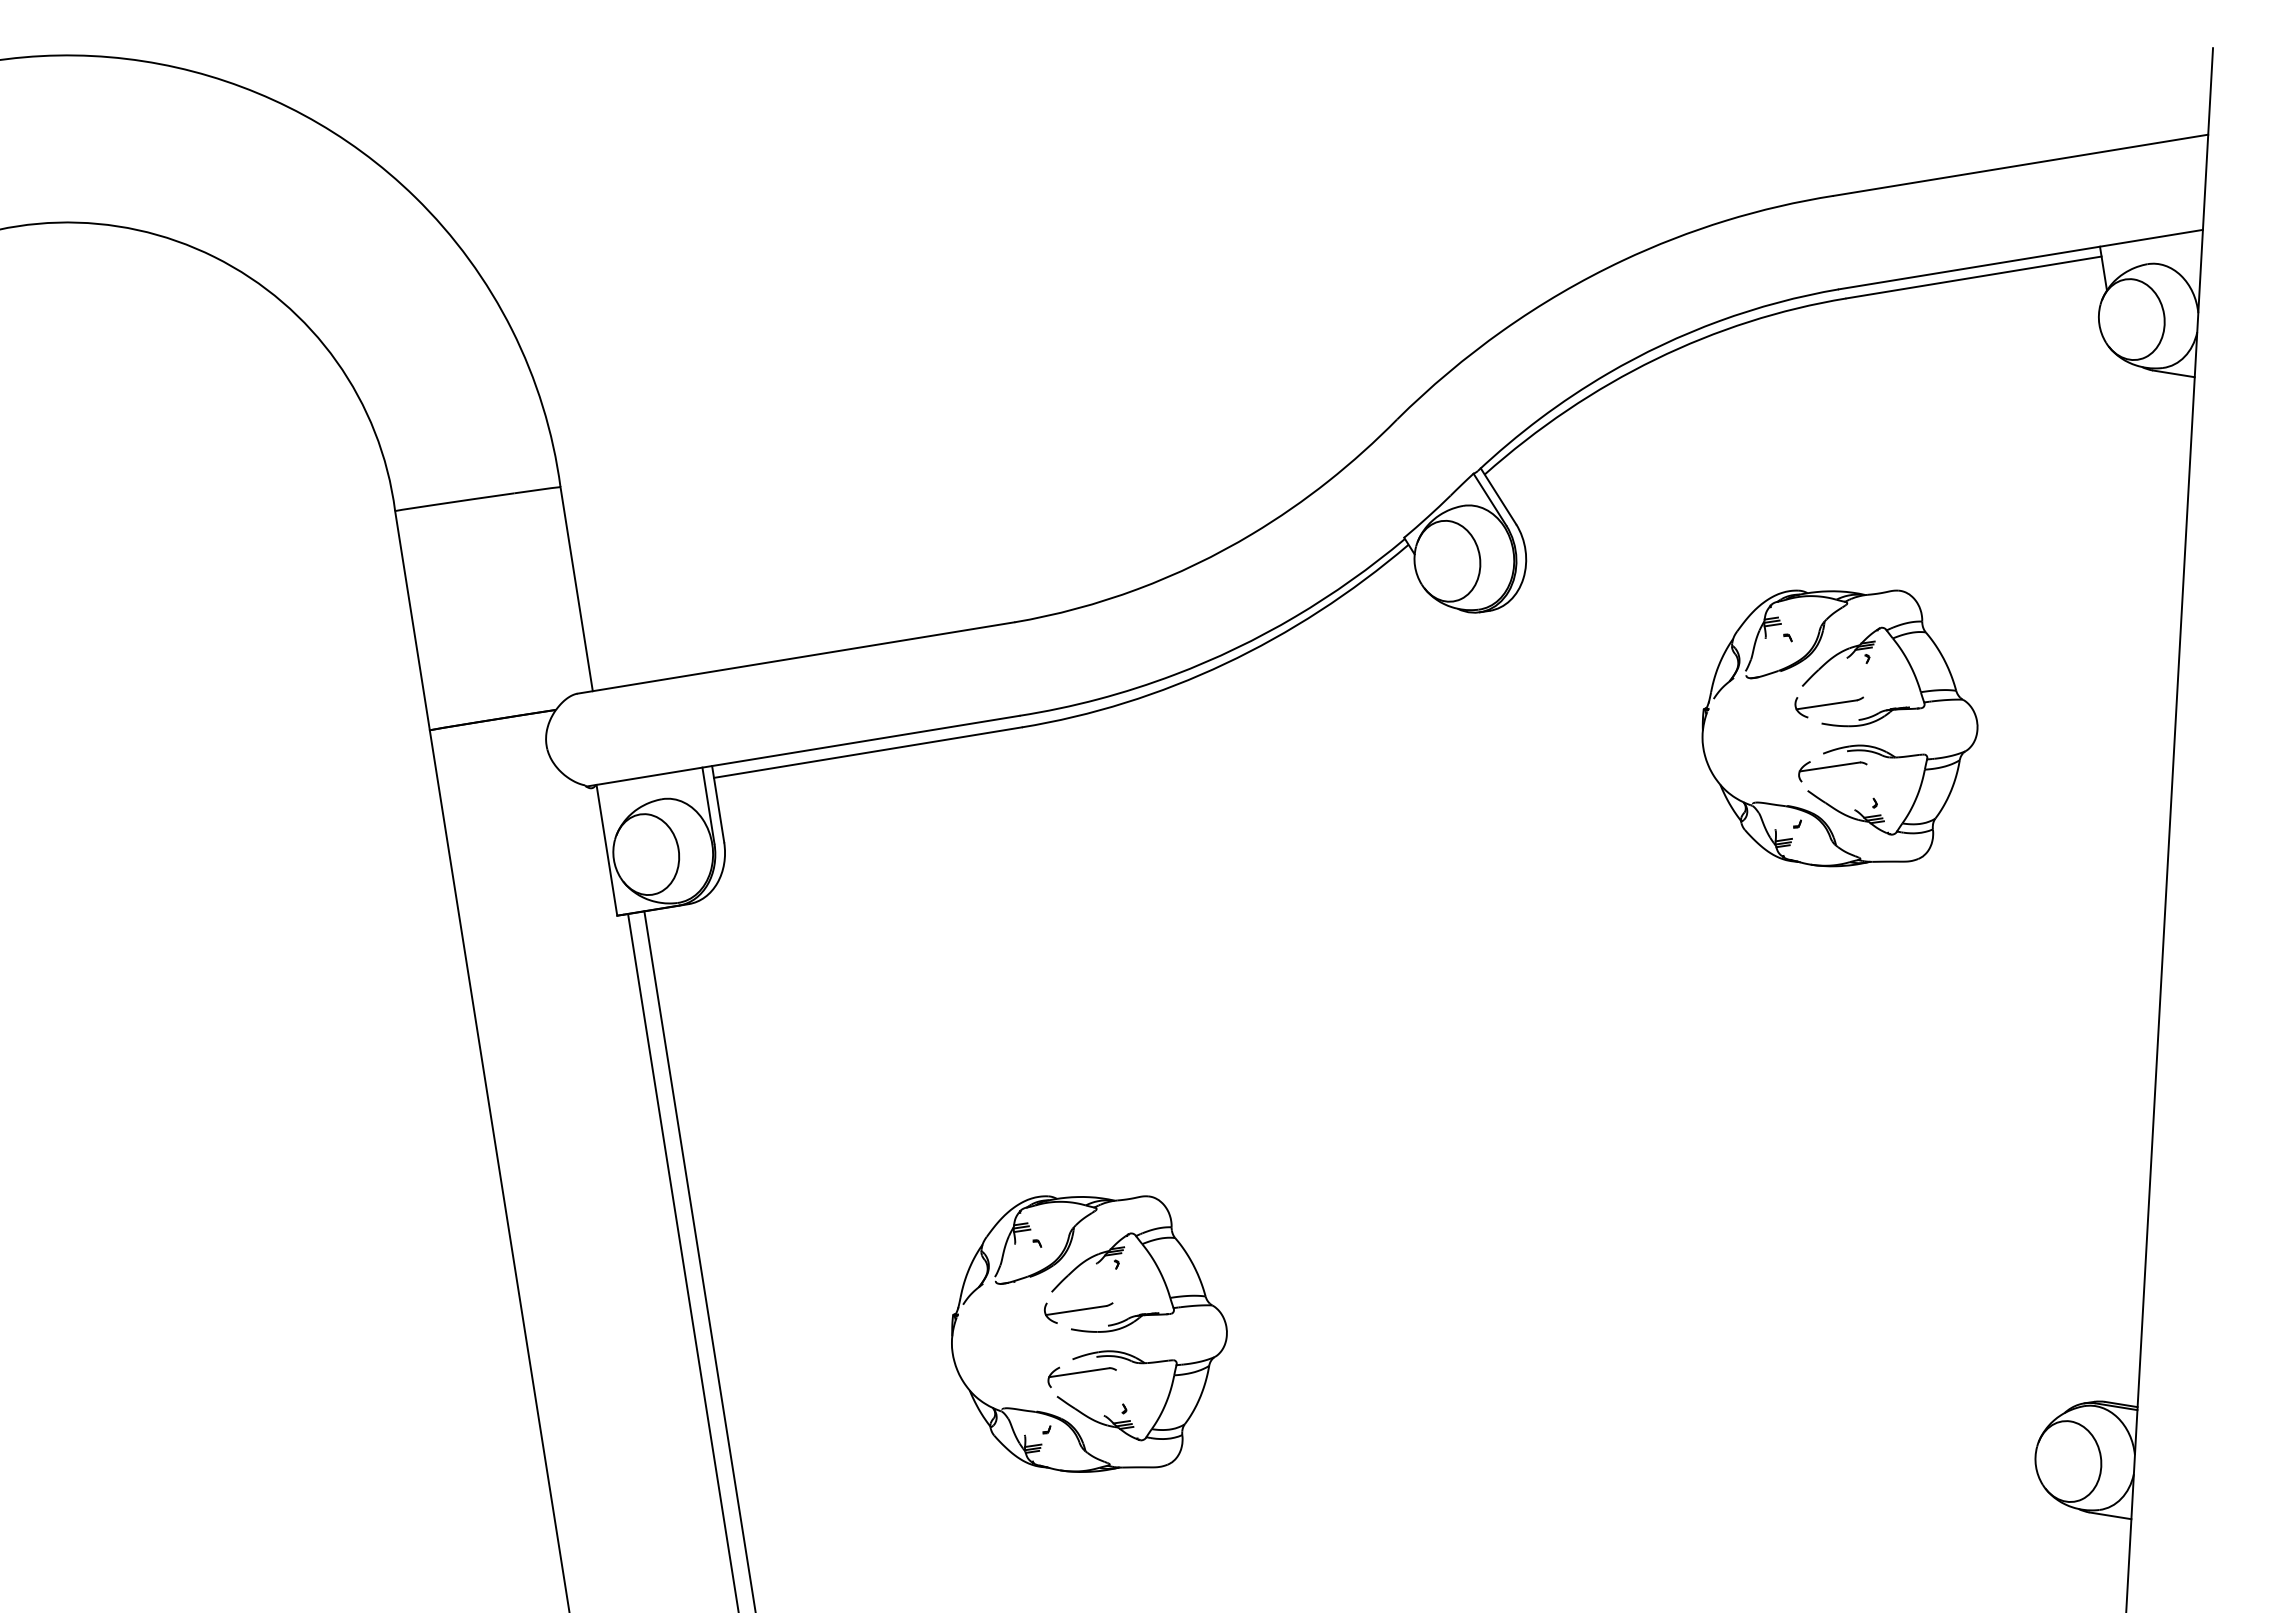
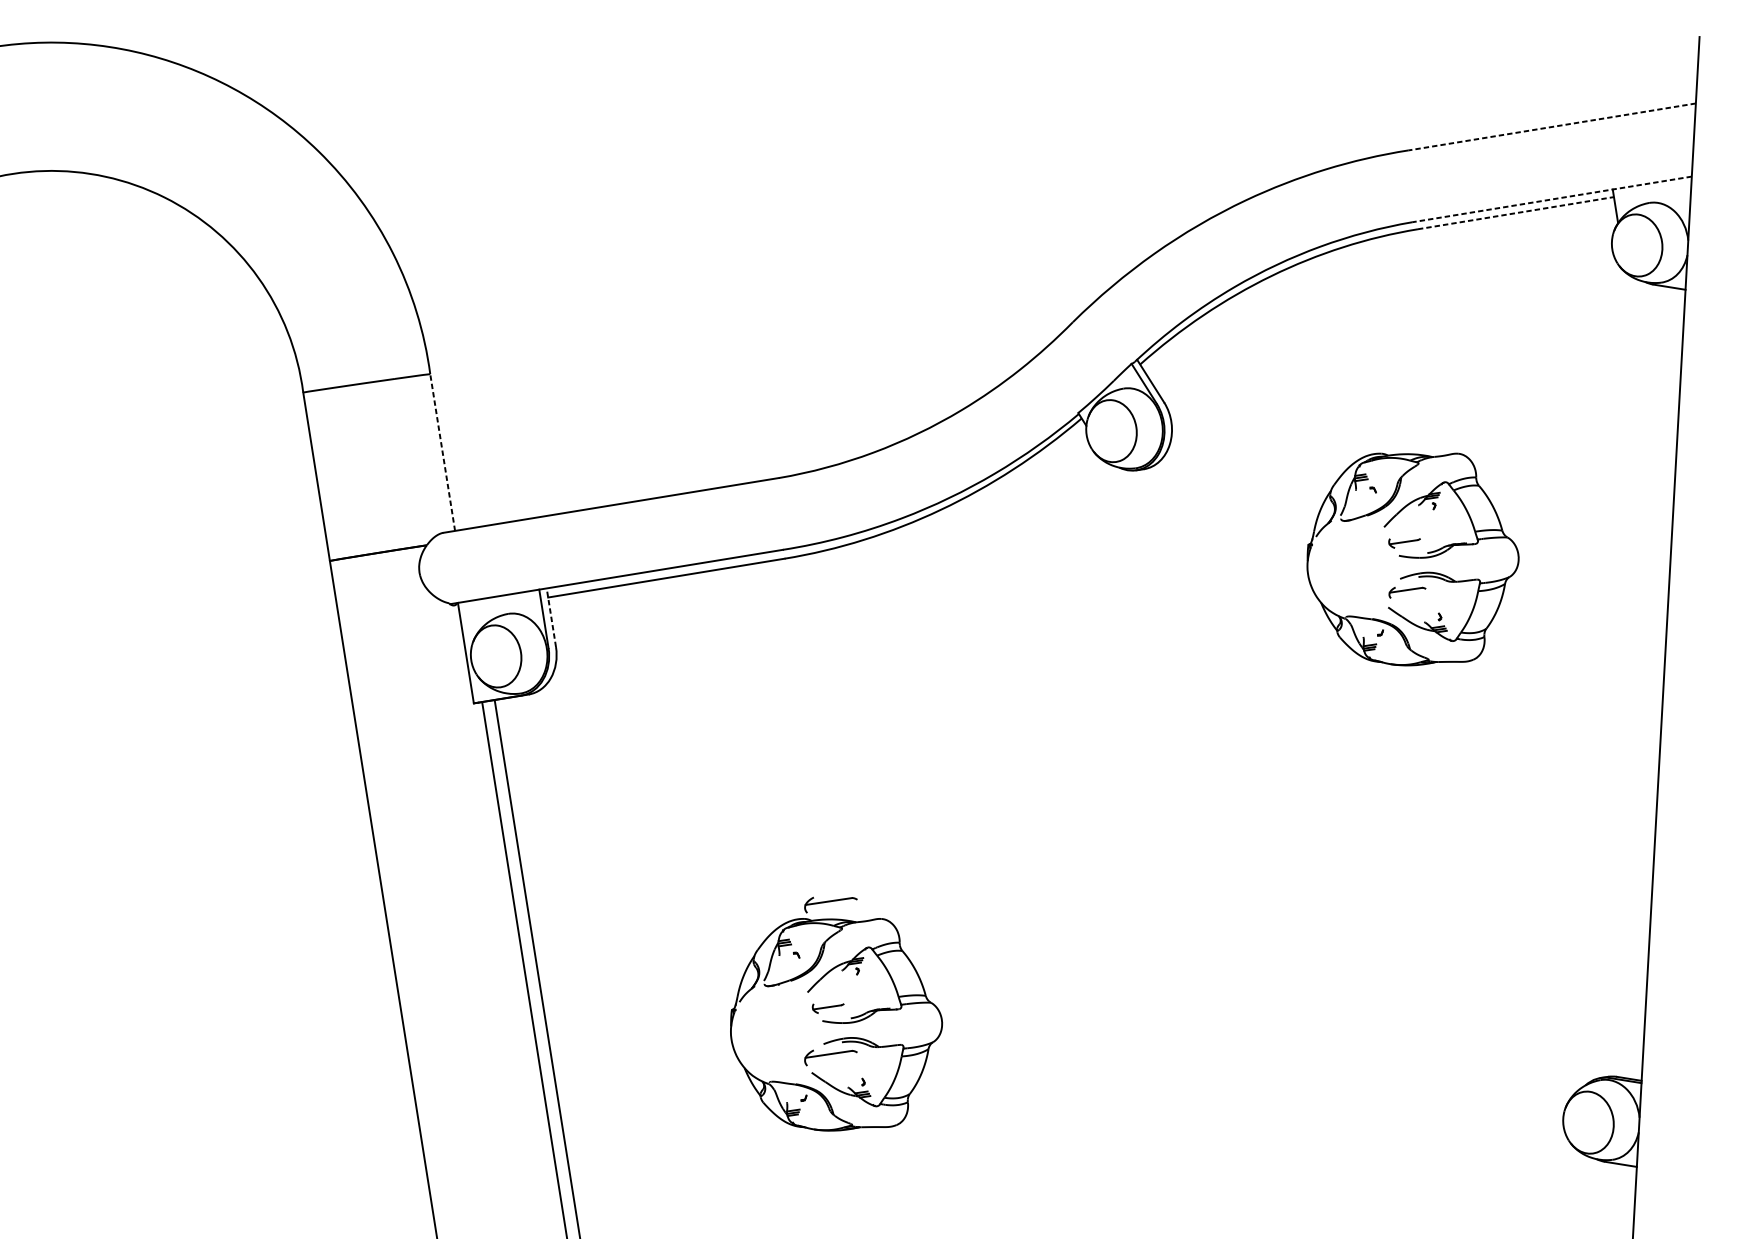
line: (2020, 165) -> (1551, 127), solid -> dashed
line: (2020, 259) -> (1551, 199), solid -> dashed
line: (1974, 277) -> (1516, 213), solid -> dashed
line: (576, 588) -> (442, 452), solid -> dashed
part: (1828, 707) -> (1404, 543), size x0.6
part: (1832, 771) -> (1407, 592), size x0.7
line: (718, 804) -> (551, 617), solid -> dashed
part: (1081, 1178) -> (830, 905), added
part: (1078, 1312) -> (828, 1008), size x0.6

